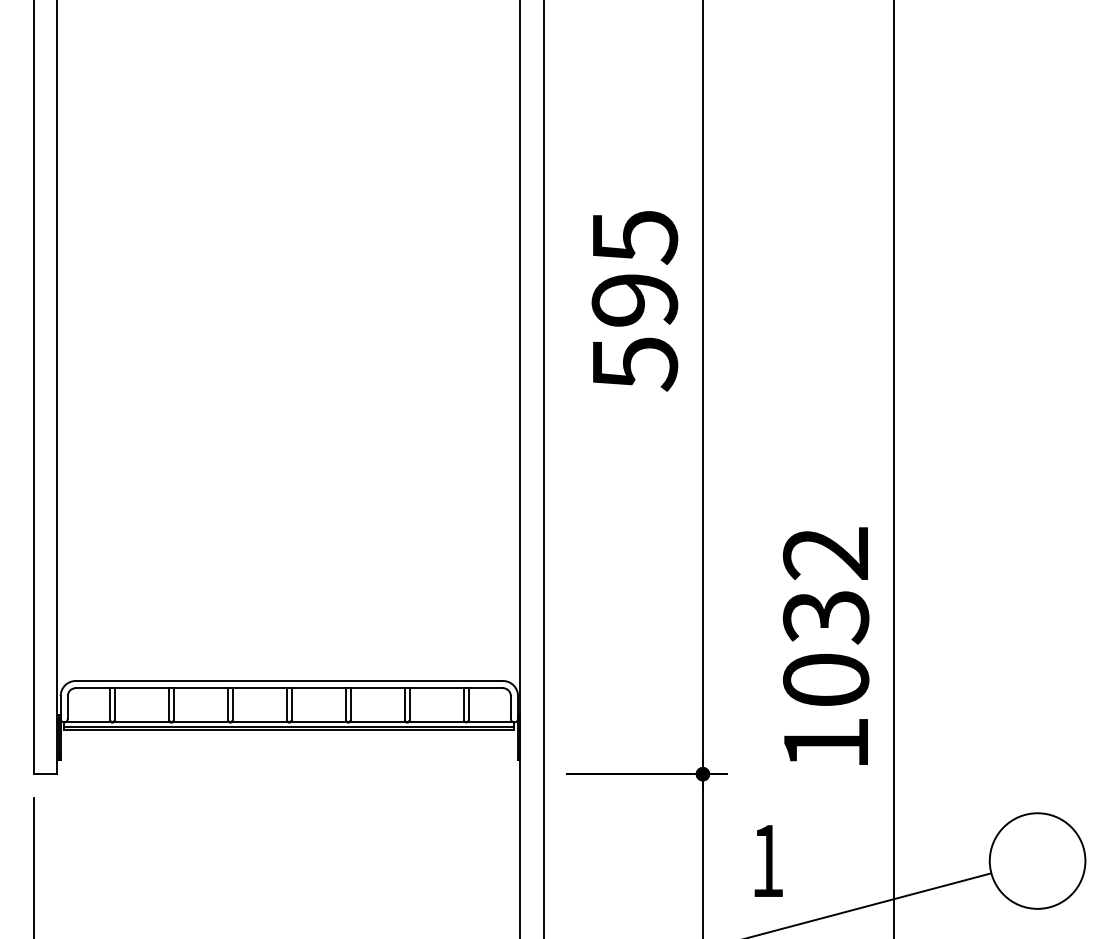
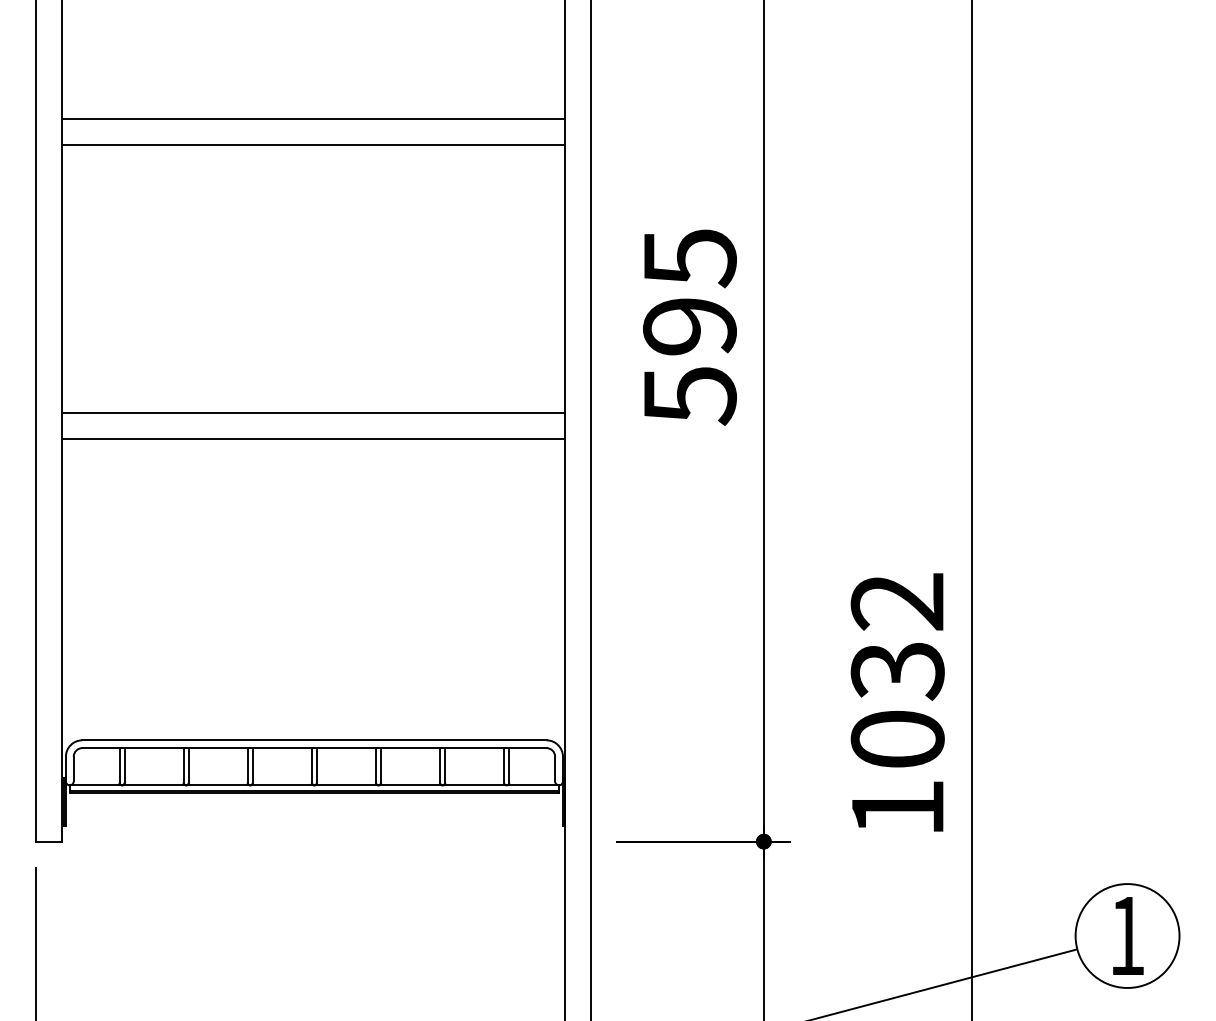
line: (288, 108) -> (313, 118), added
line: (288, 132) -> (313, 144), added
line: (288, 380) -> (313, 413), added
line: (288, 403) -> (313, 438), added
text: (768, 860) -> (1128, 935), moved

